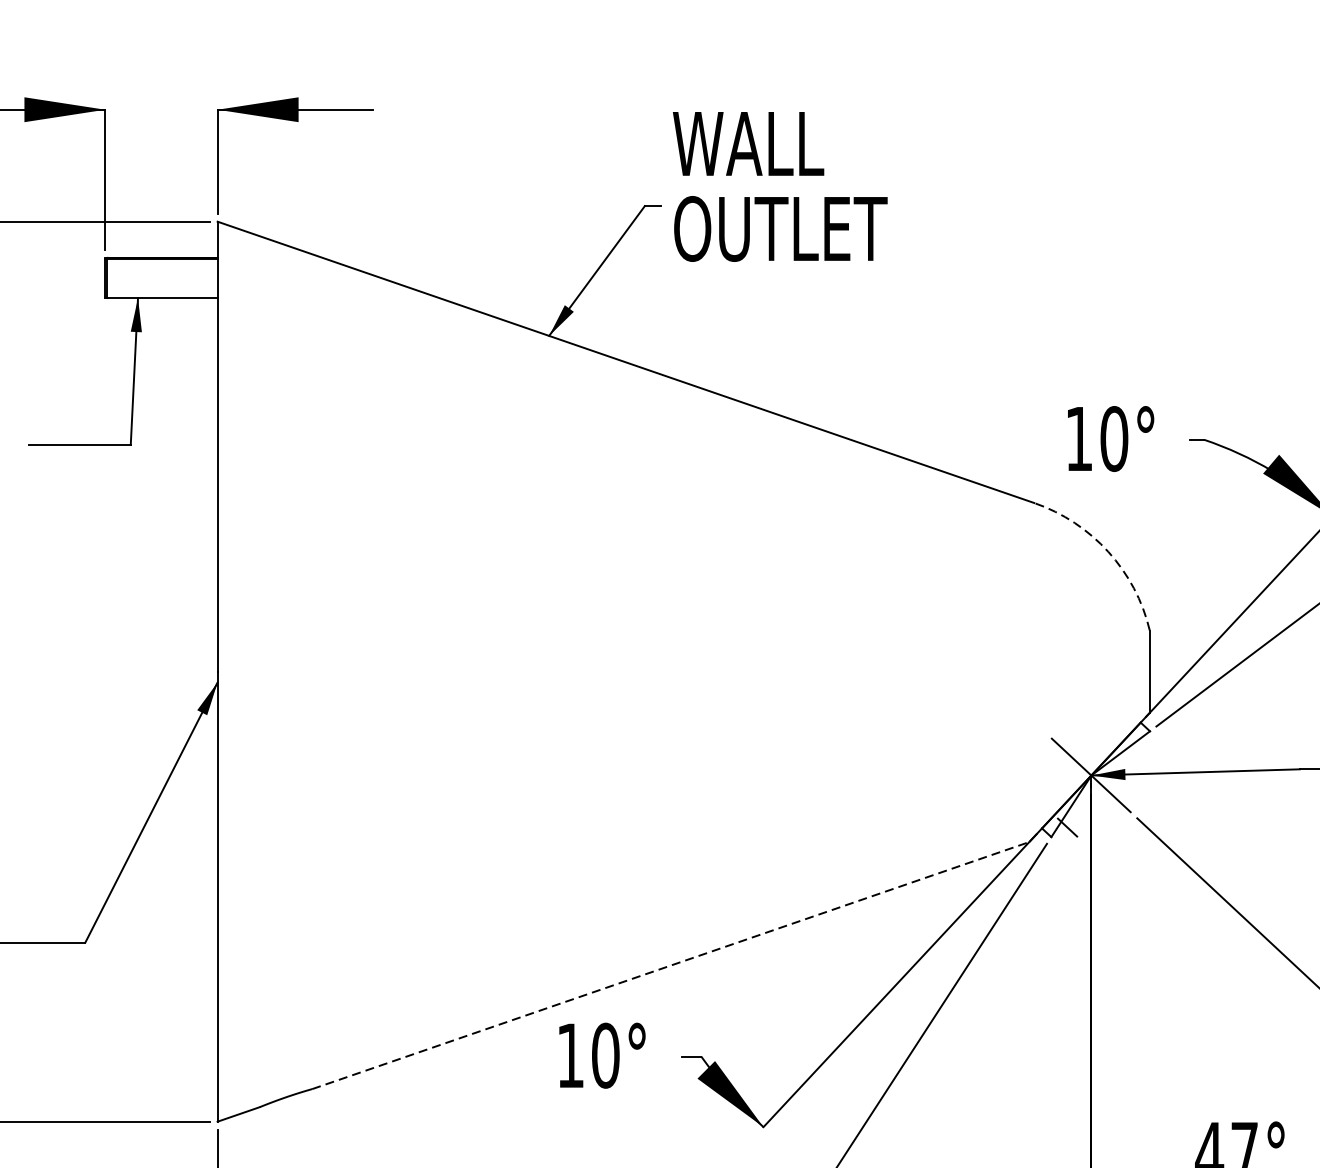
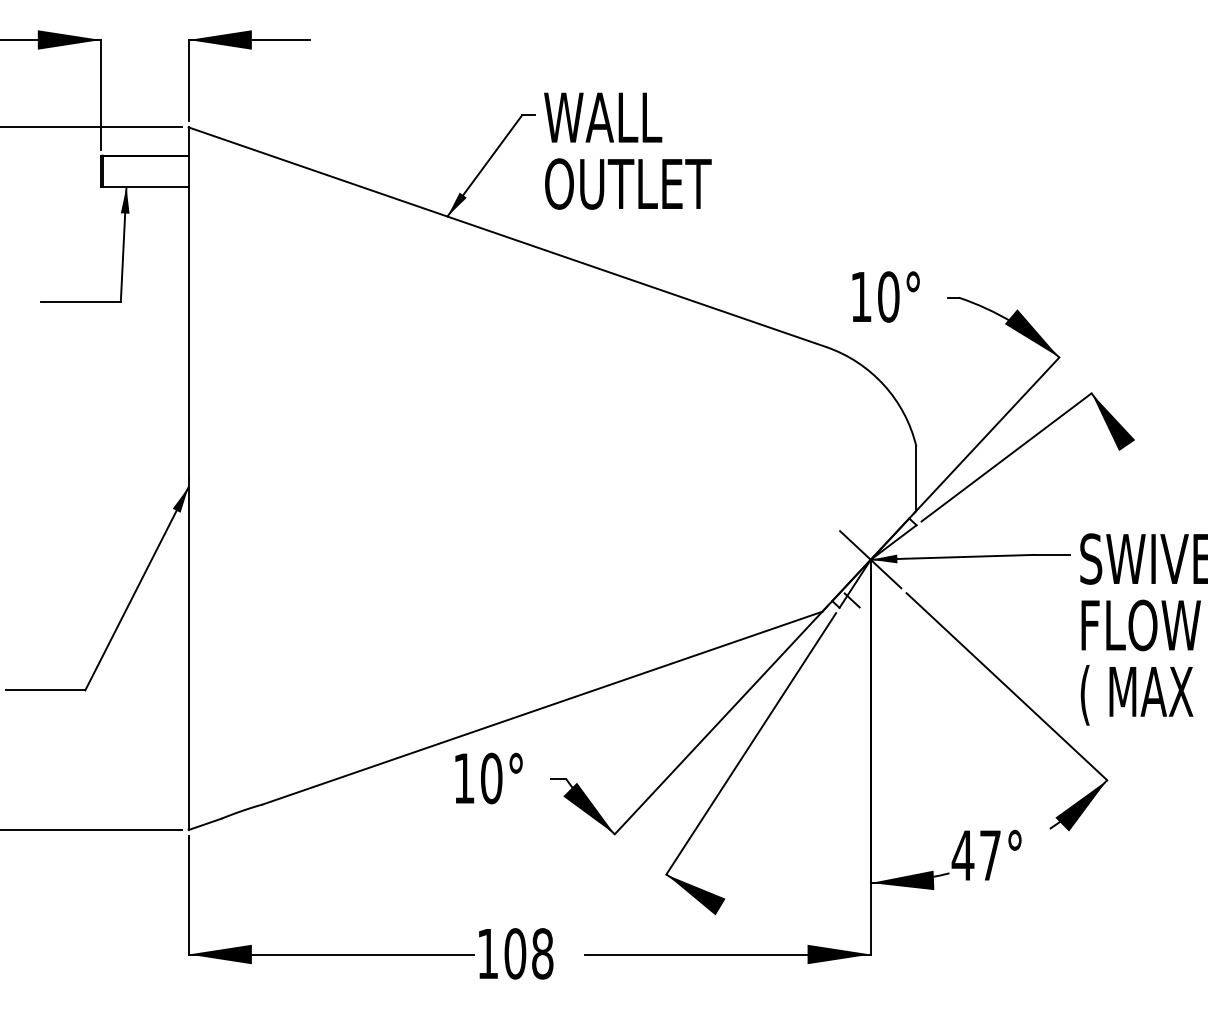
text: (779, 185) -> (627, 150), moved
arc: (1108, 552) -> (884, 385), dashed -> solid
line: (670, 966) -> (542, 708), dashed -> solid

